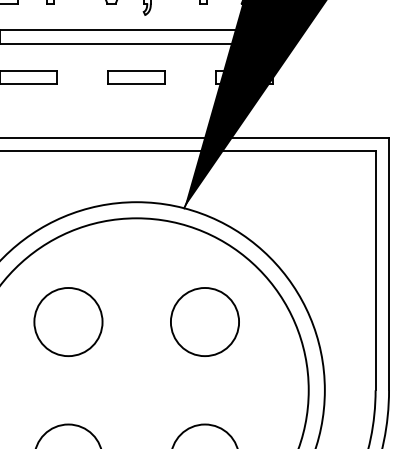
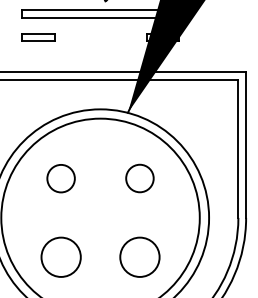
part: (136, 77) -> (100, 37), removed
circle: (67, 322) -> (60, 178), size x0.7
circle: (204, 322) -> (139, 178), size x0.7

